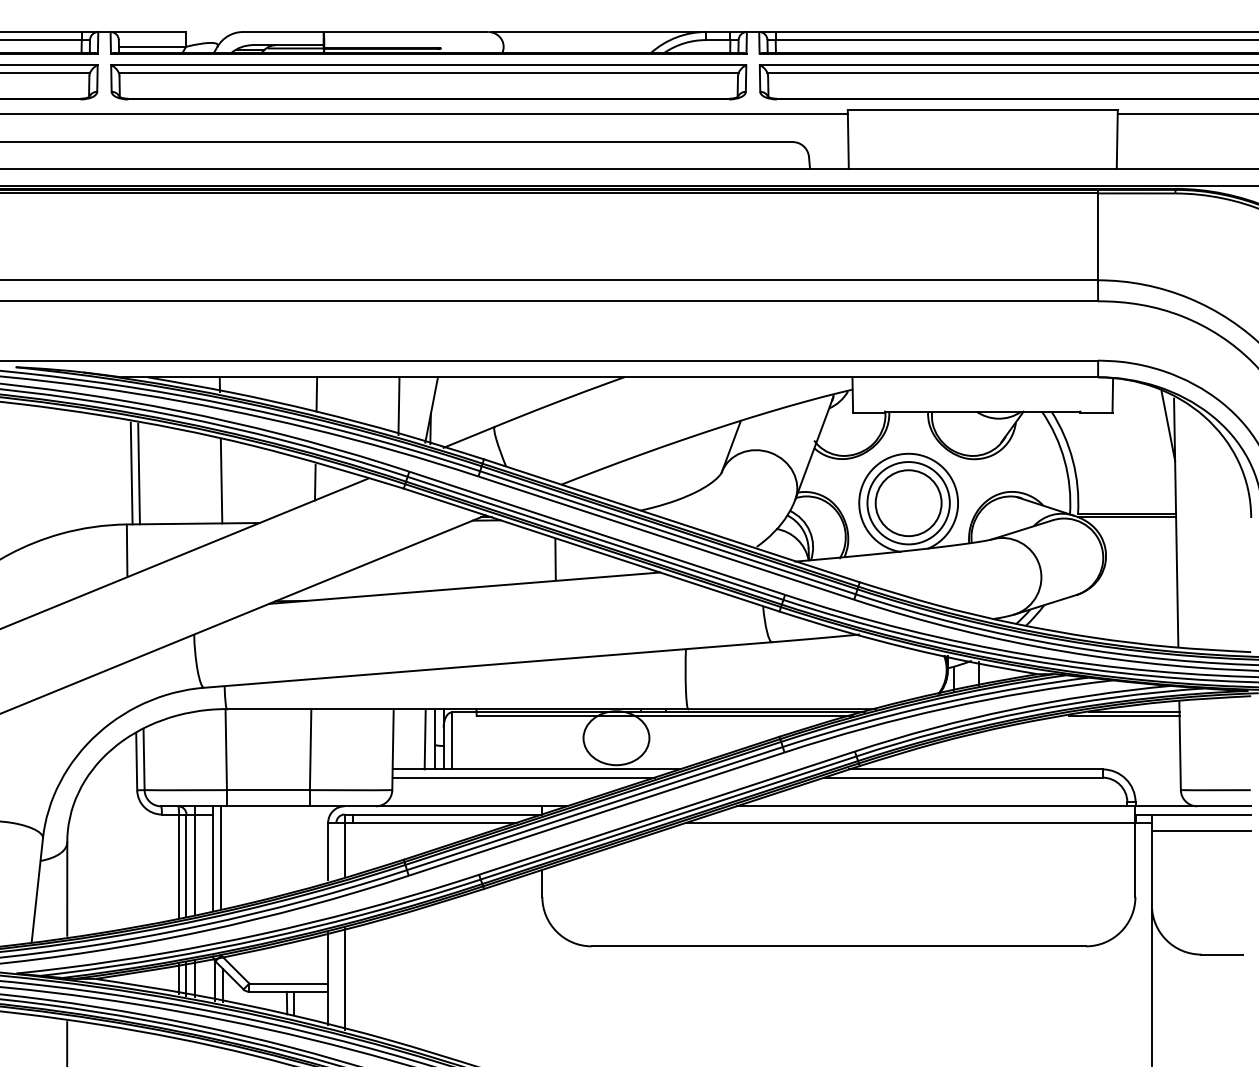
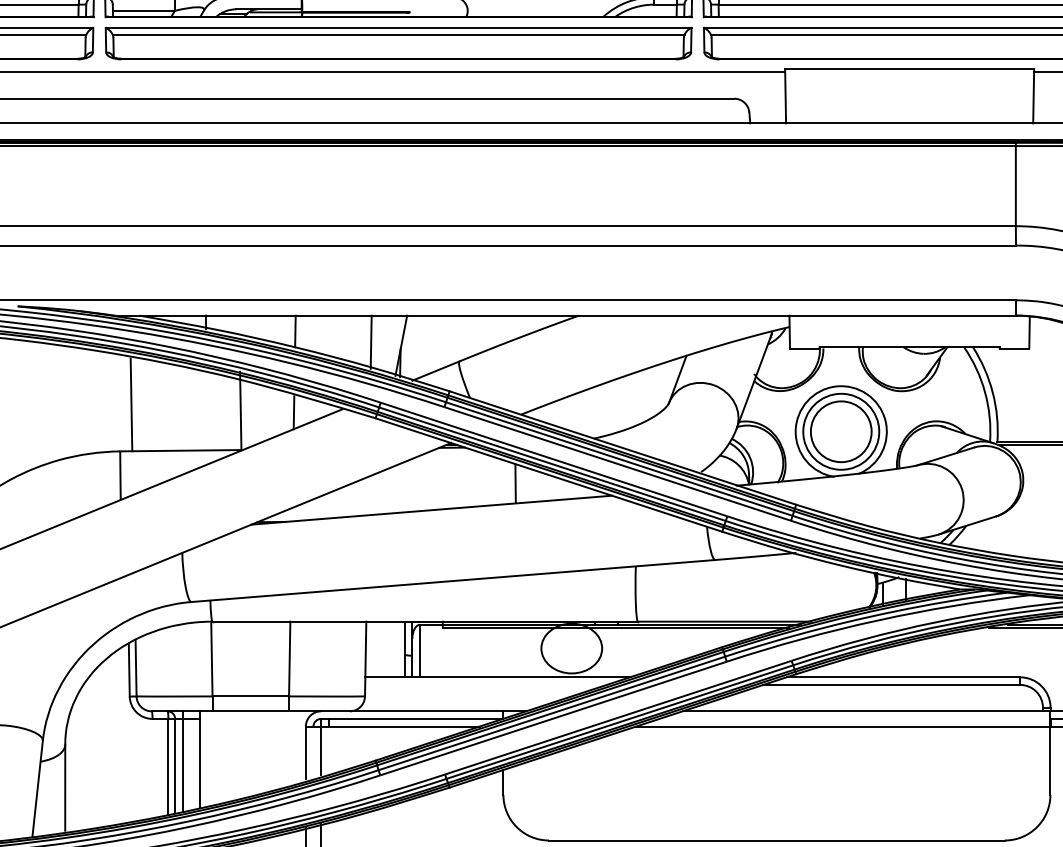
line: (131, 473) -> (124, 404), removed
line: (221, 481) -> (240, 410), moved
line: (424, 739) -> (394, 649), removed
line: (523, 777) -> (486, 684), removed
line: (221, 857) -> (207, 758), removed

